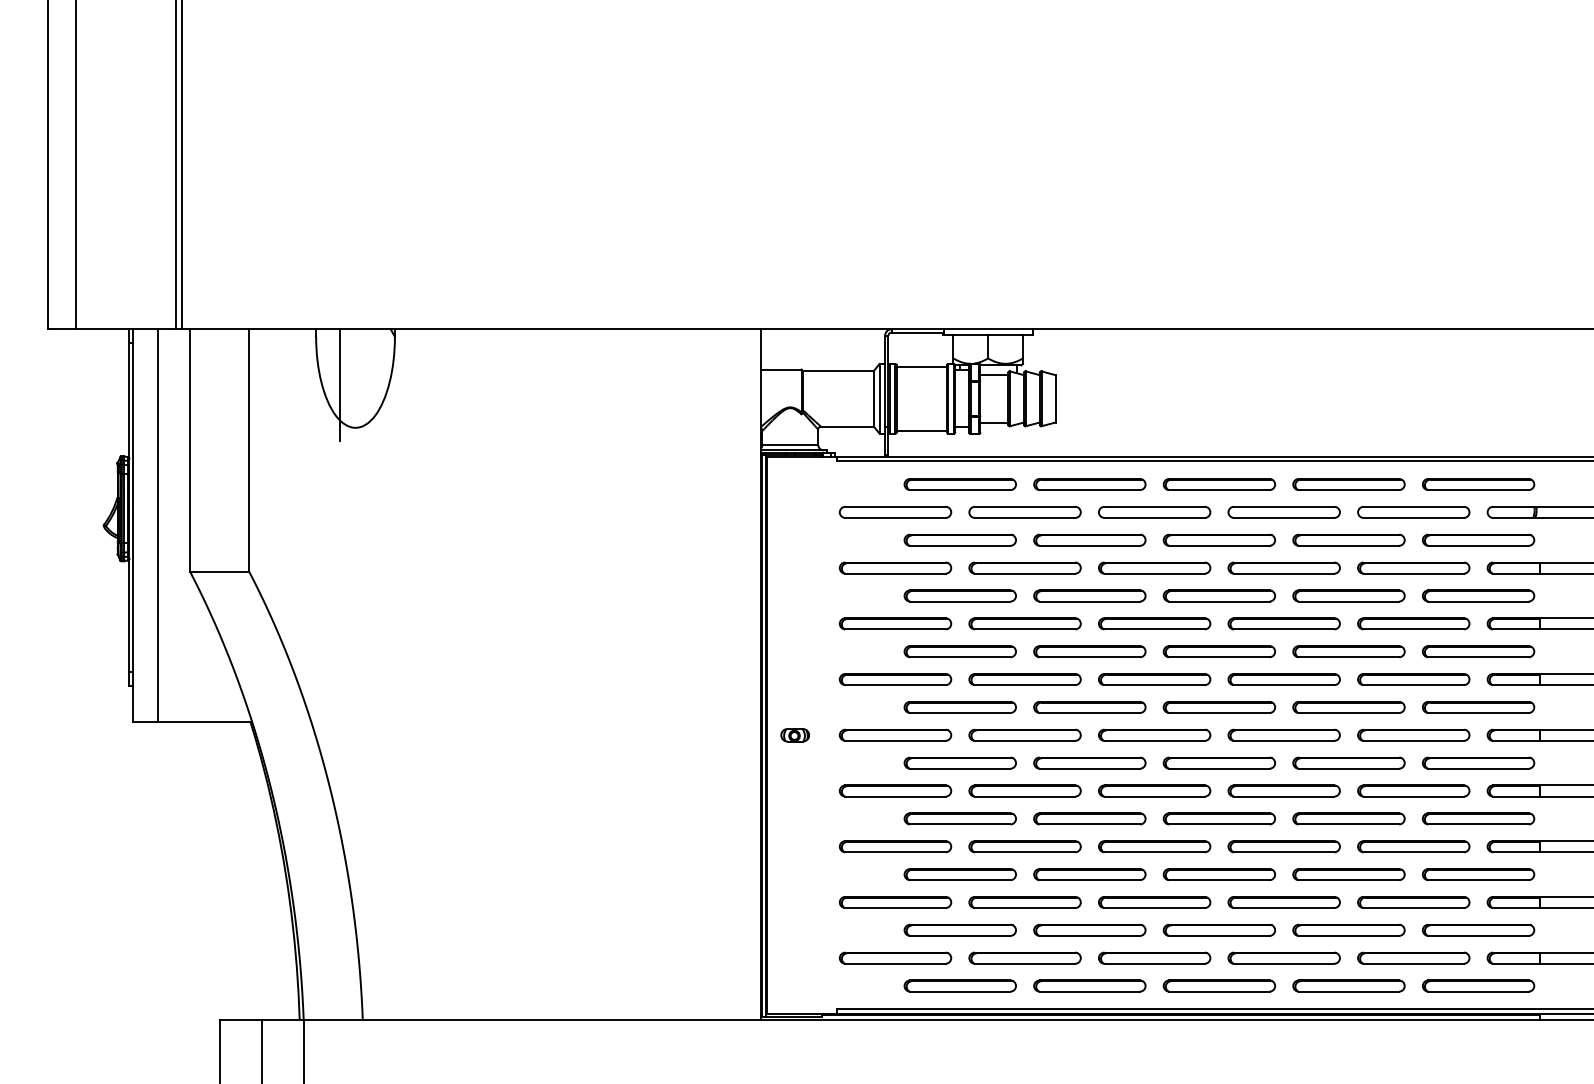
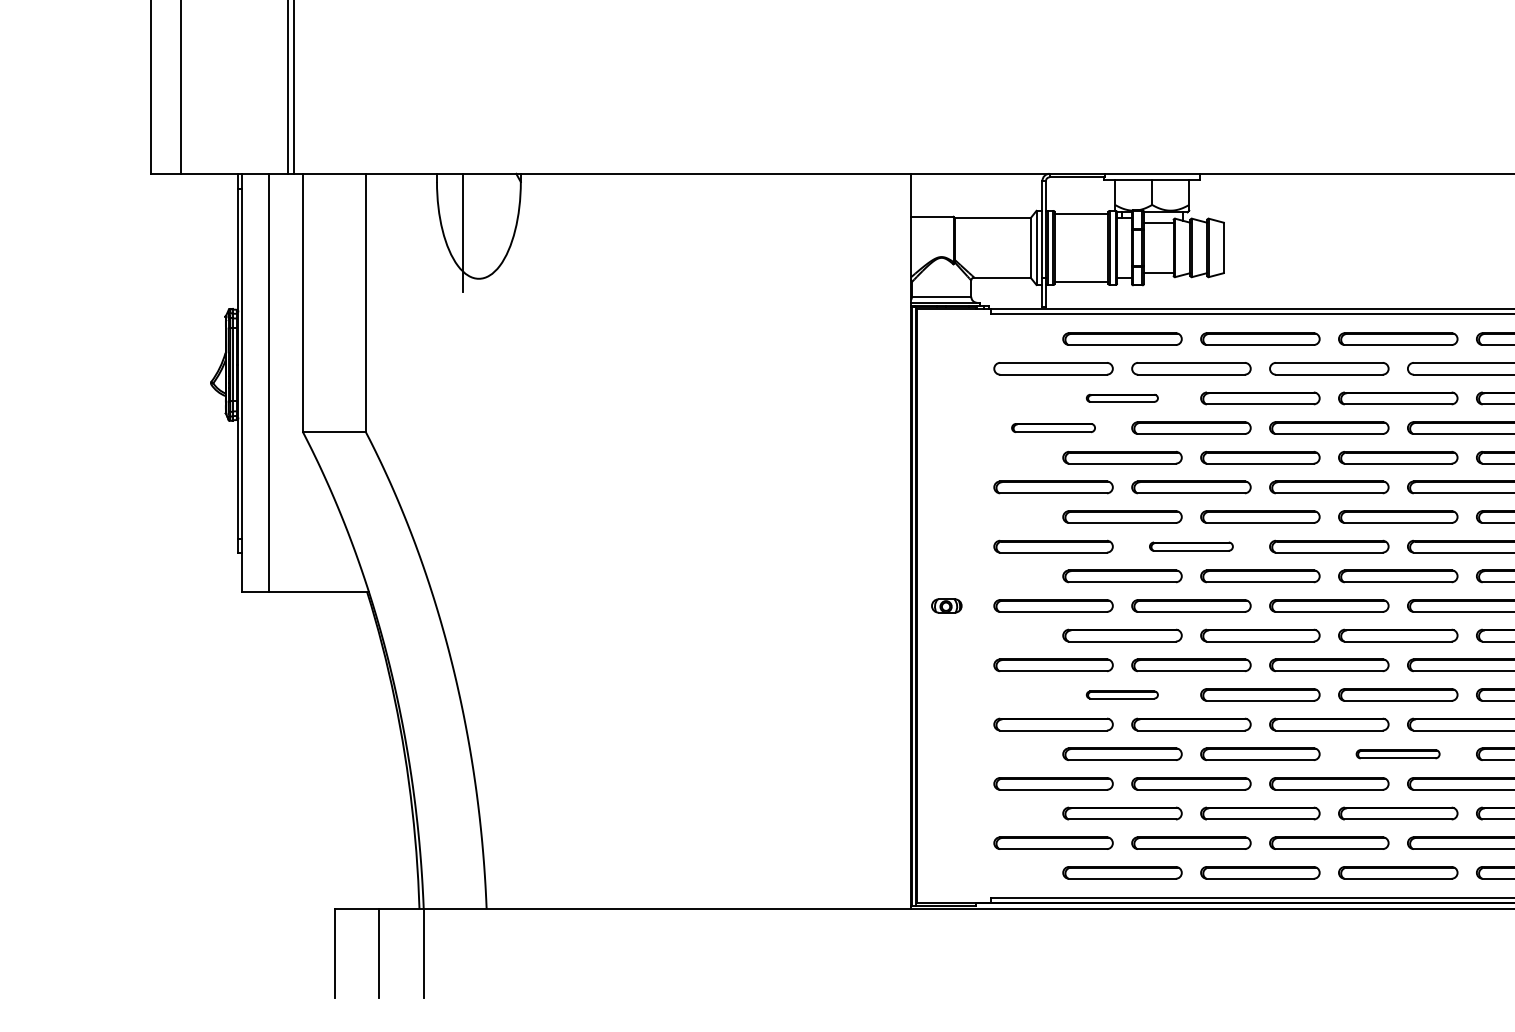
part: (959, 539) -> (1121, 397), size x0.6
part: (895, 567) -> (1053, 427), size x0.7
part: (1024, 679) -> (1190, 546), size x0.7
part: (959, 818) -> (1121, 694), size x0.6
part: (1218, 874) -> (1397, 754), size x0.7

